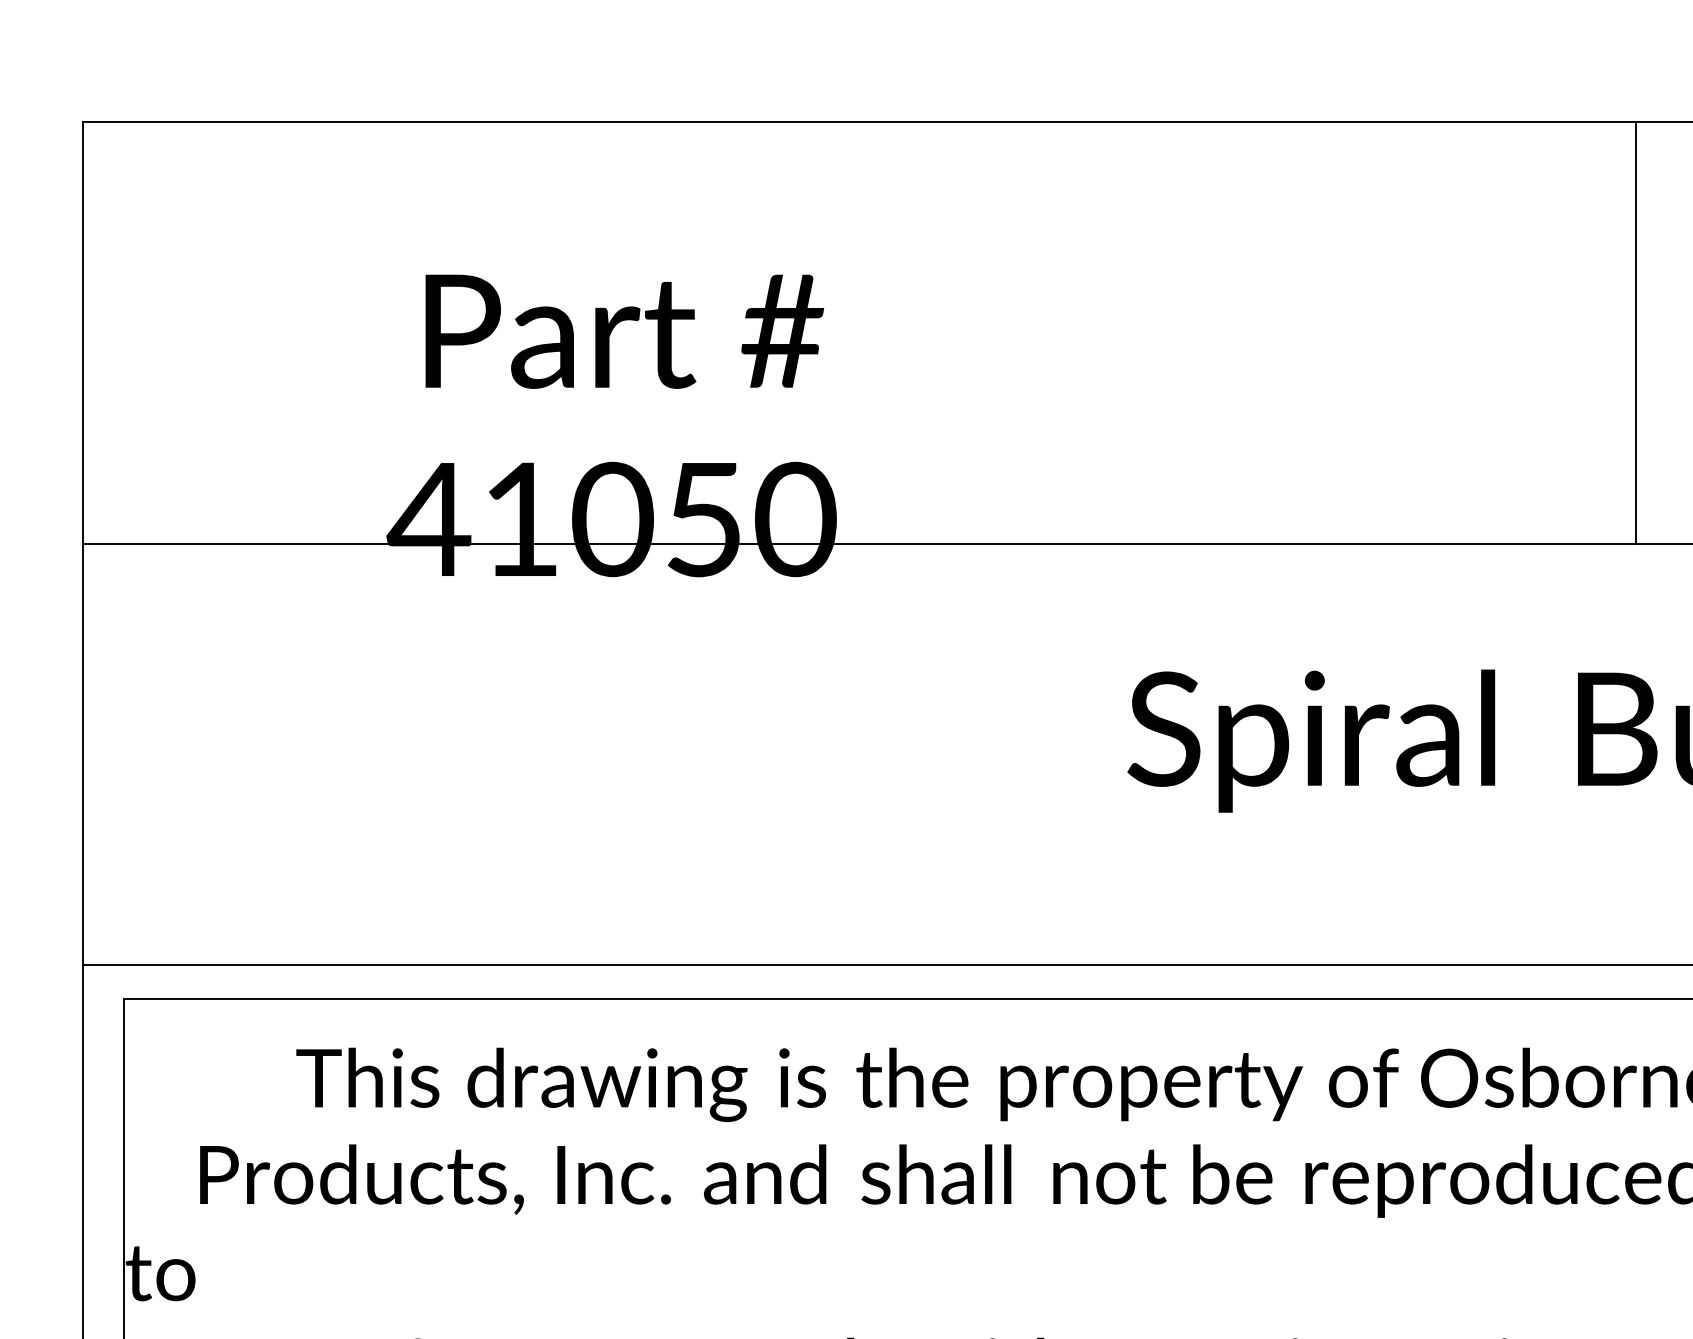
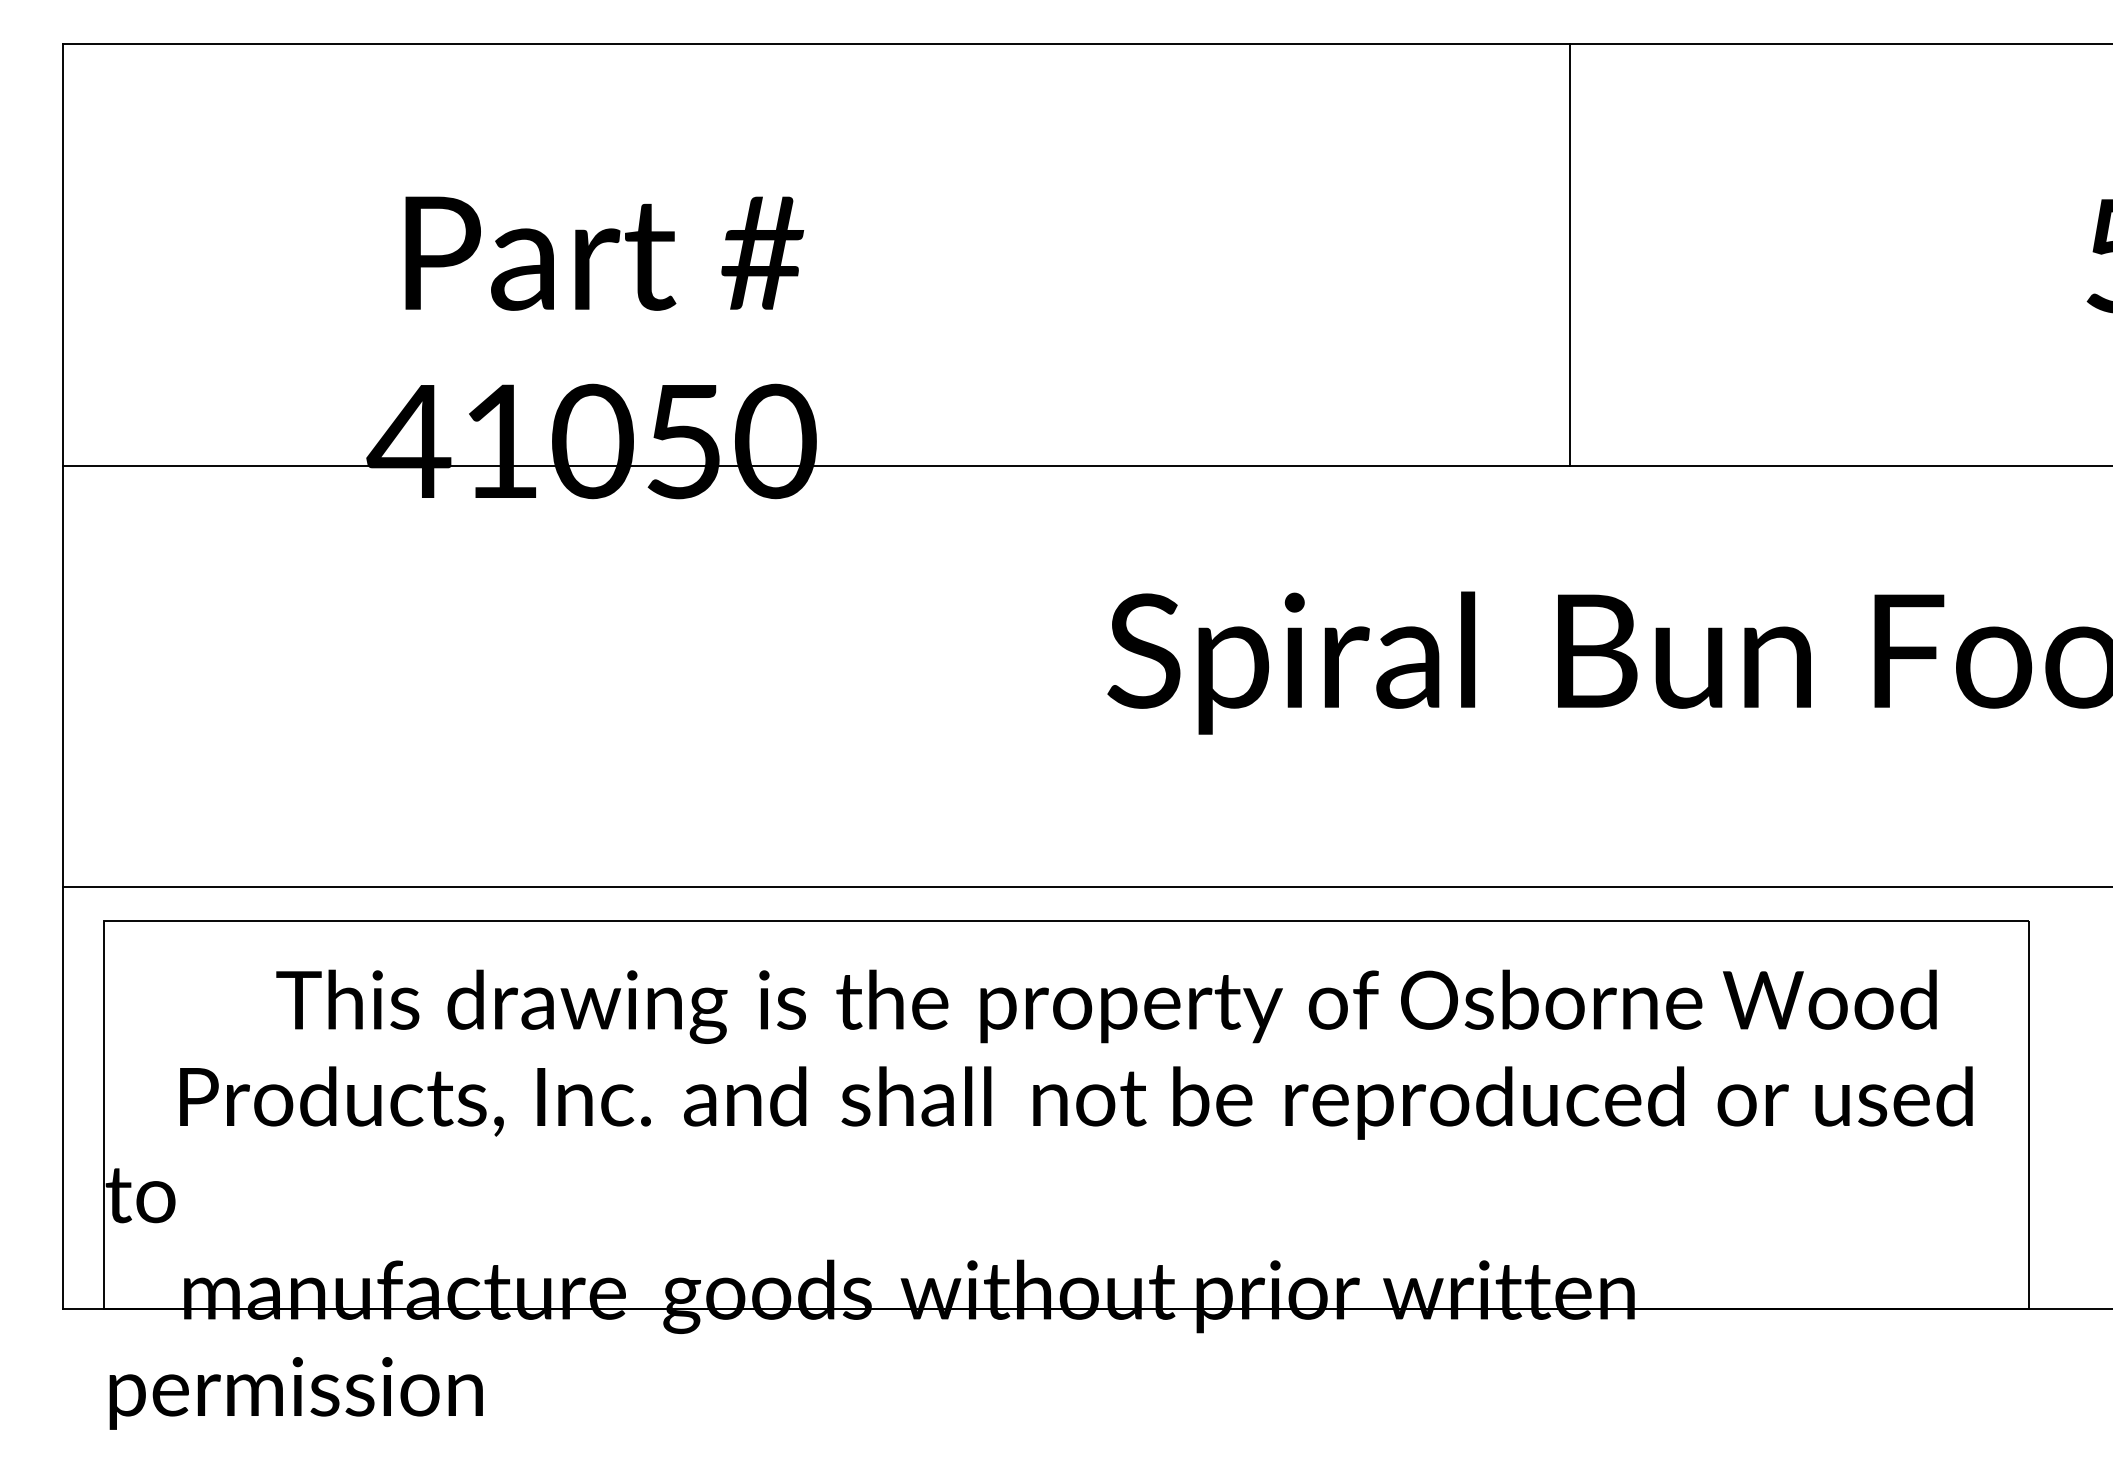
line: (1635, 332) -> (1569, 254), moved

